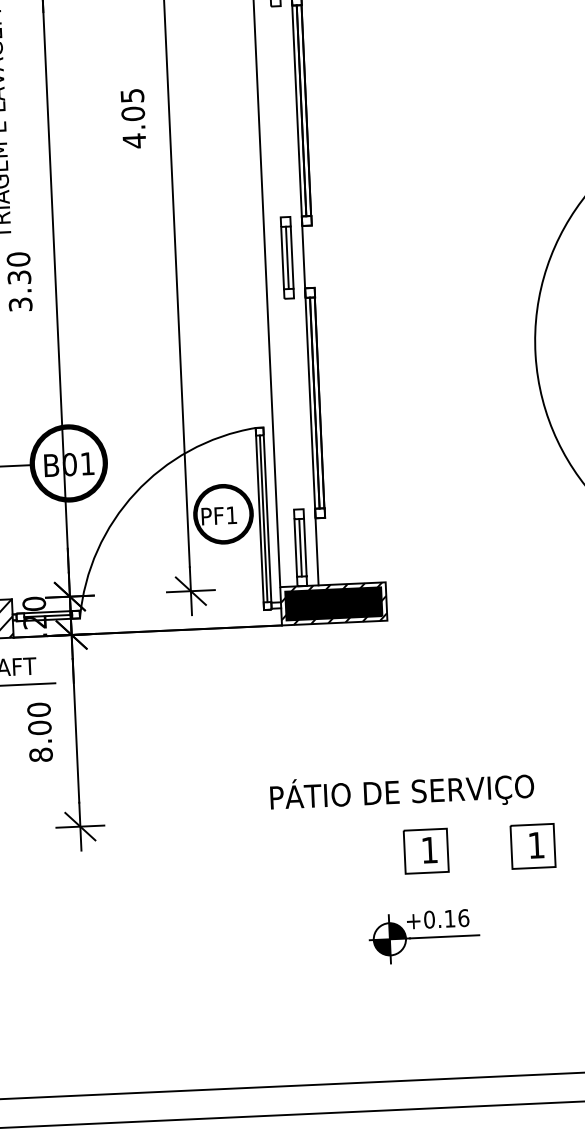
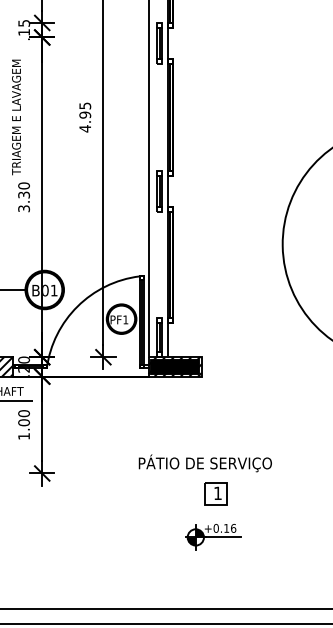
text: (133, 112) -> (85, 114), 4.05 -> 4.95
text: (41, 753) -> (24, 435), 8.00 -> 1.00
part: (531, 845) -> (269, 493), removed

